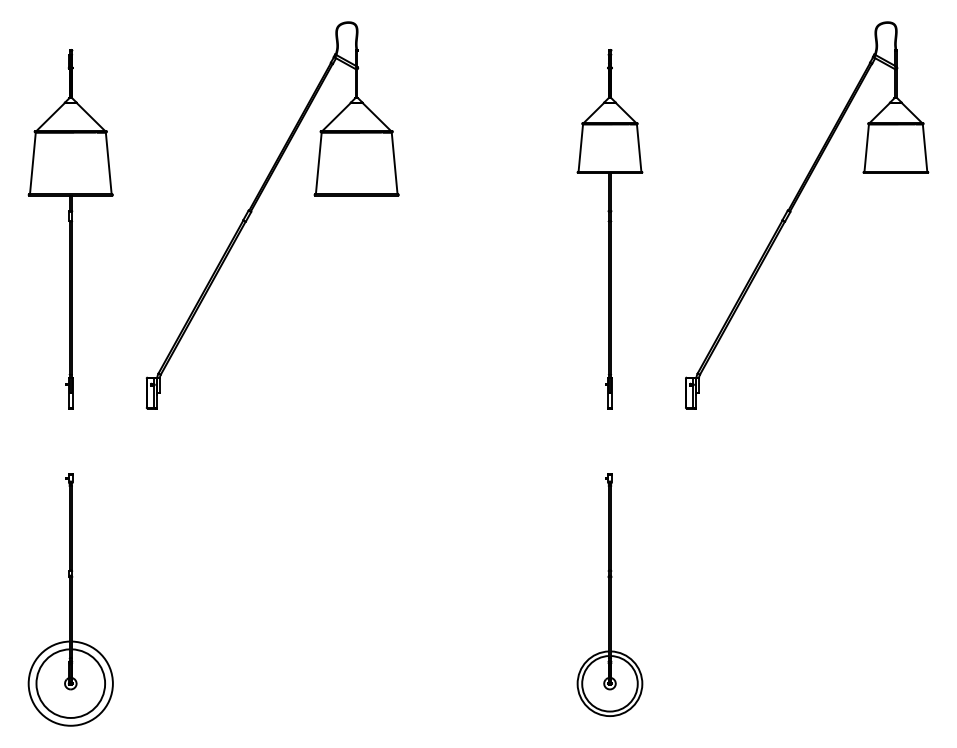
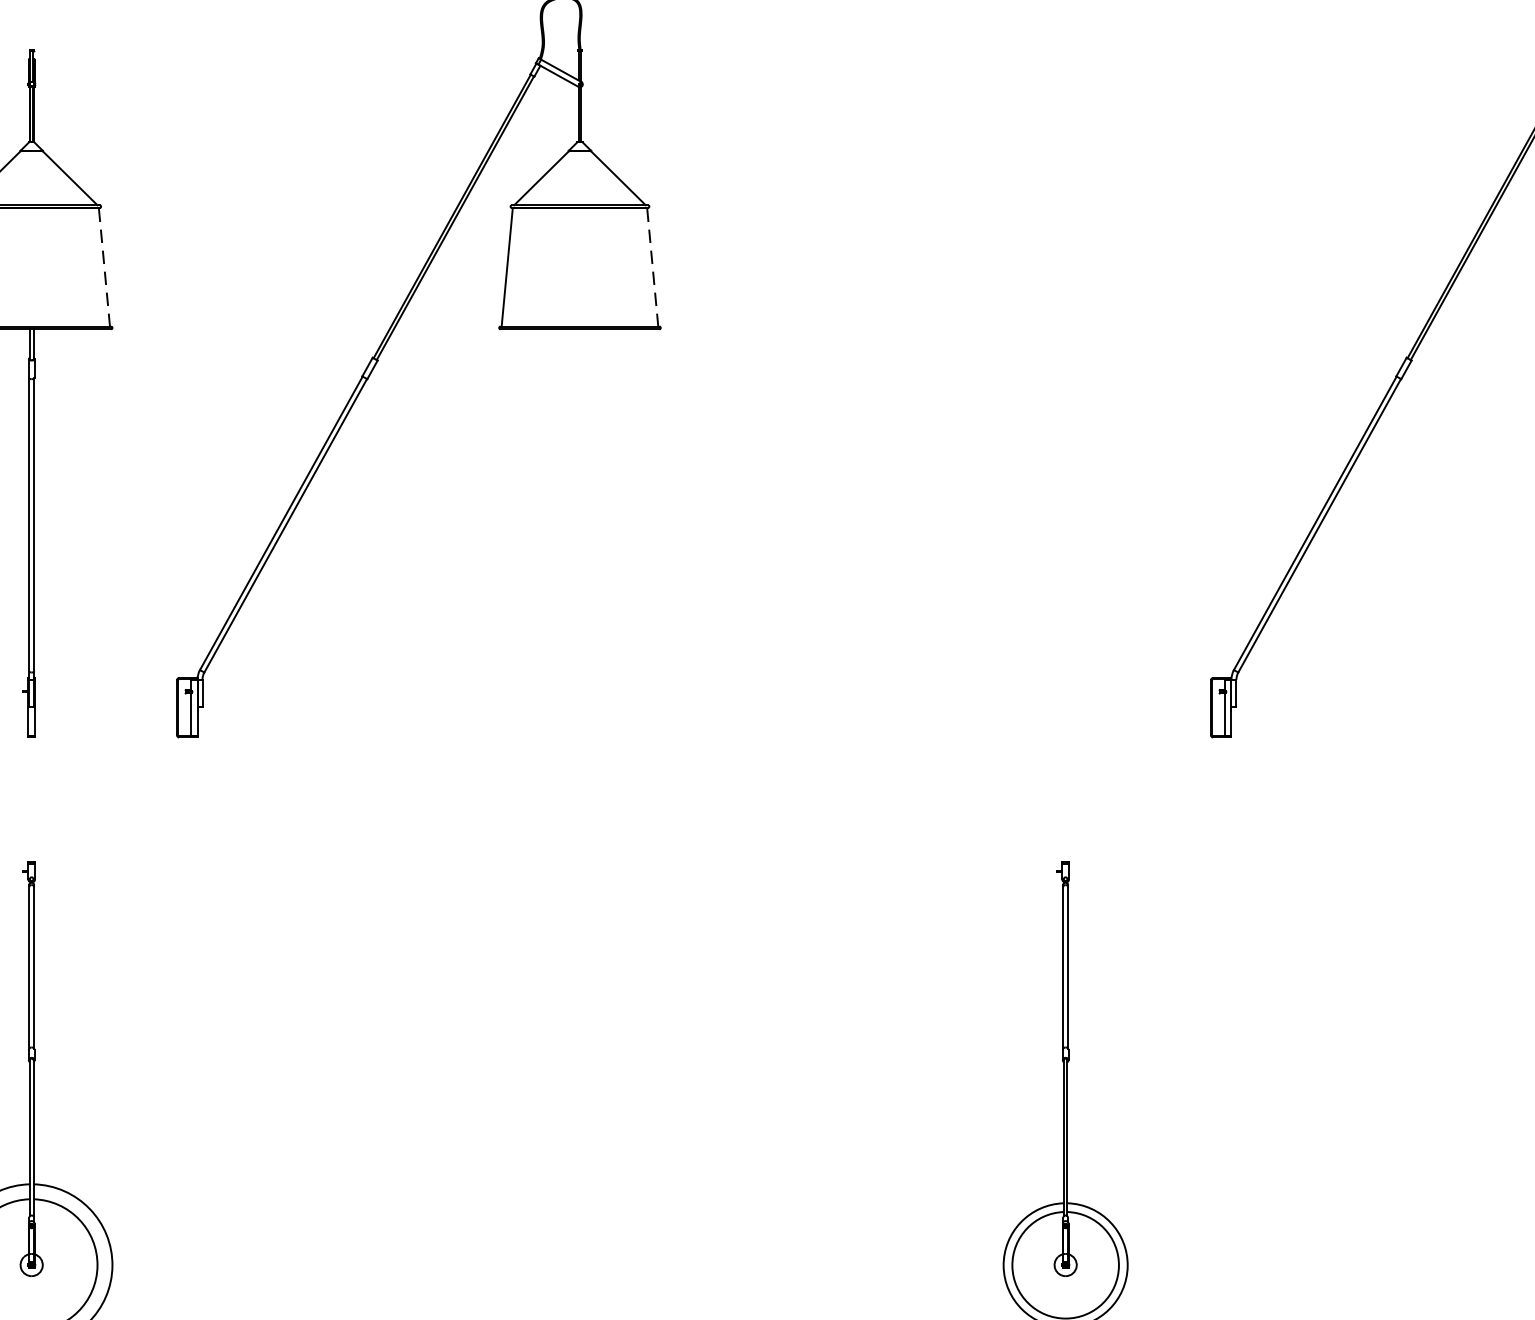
line: (108, 163) -> (103, 267), solid -> dashed
line: (394, 163) -> (652, 267), solid -> dashed
part: (609, 229) -> (1064, 394), removed

